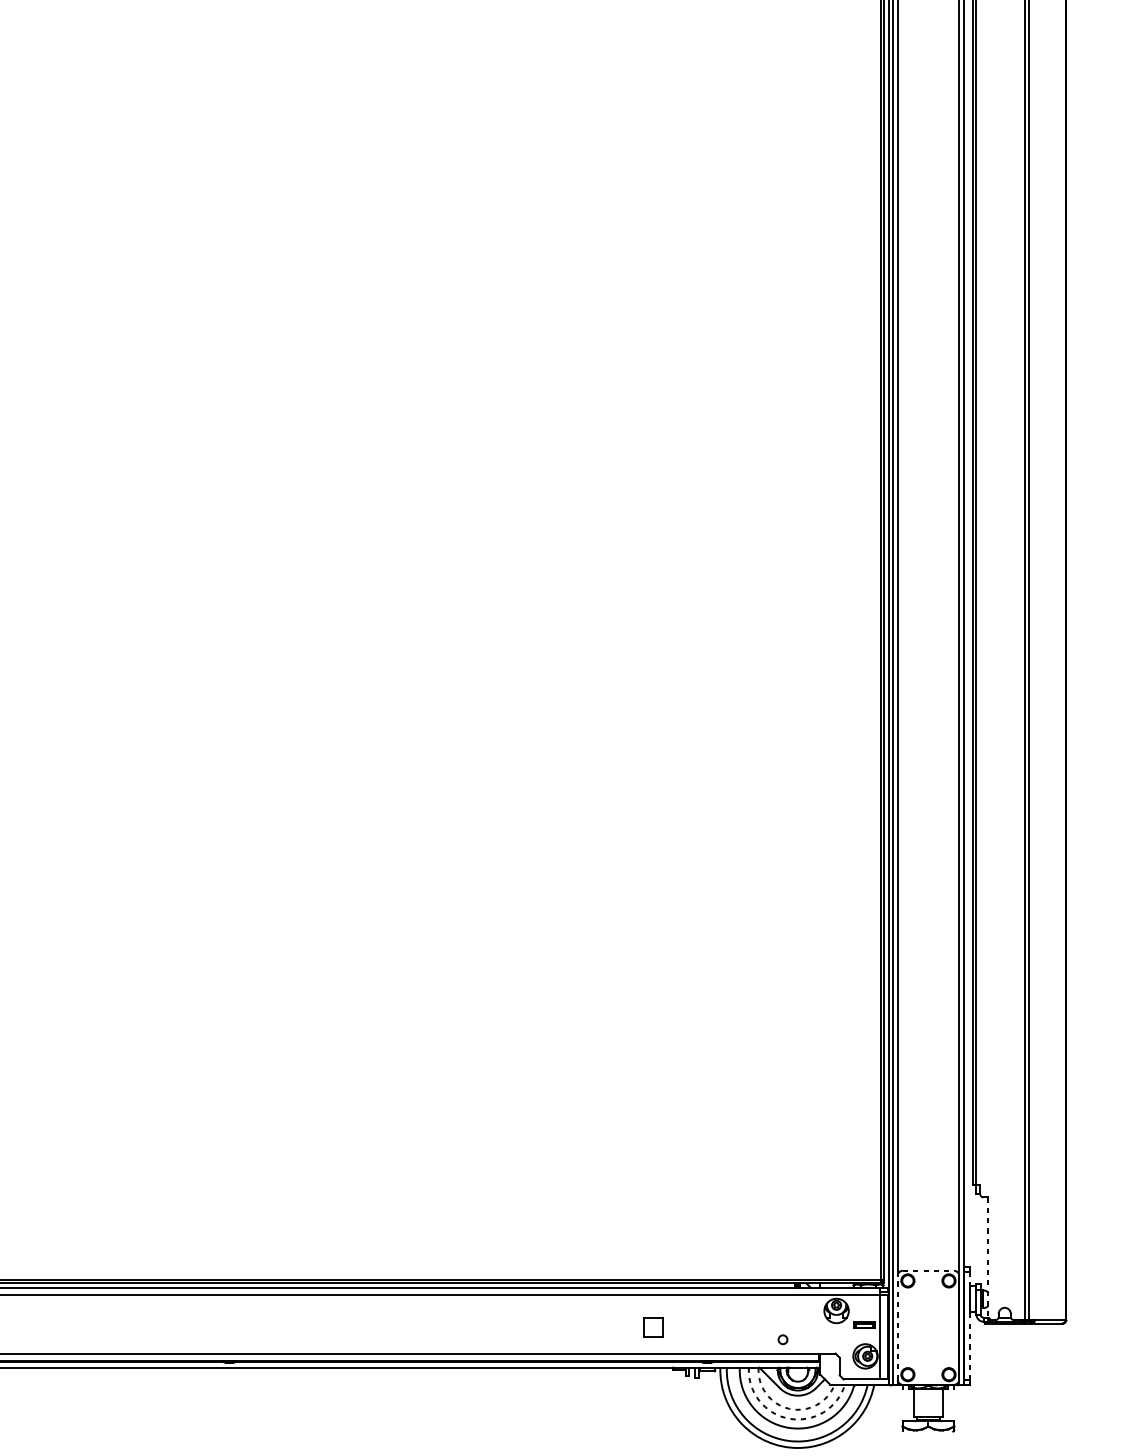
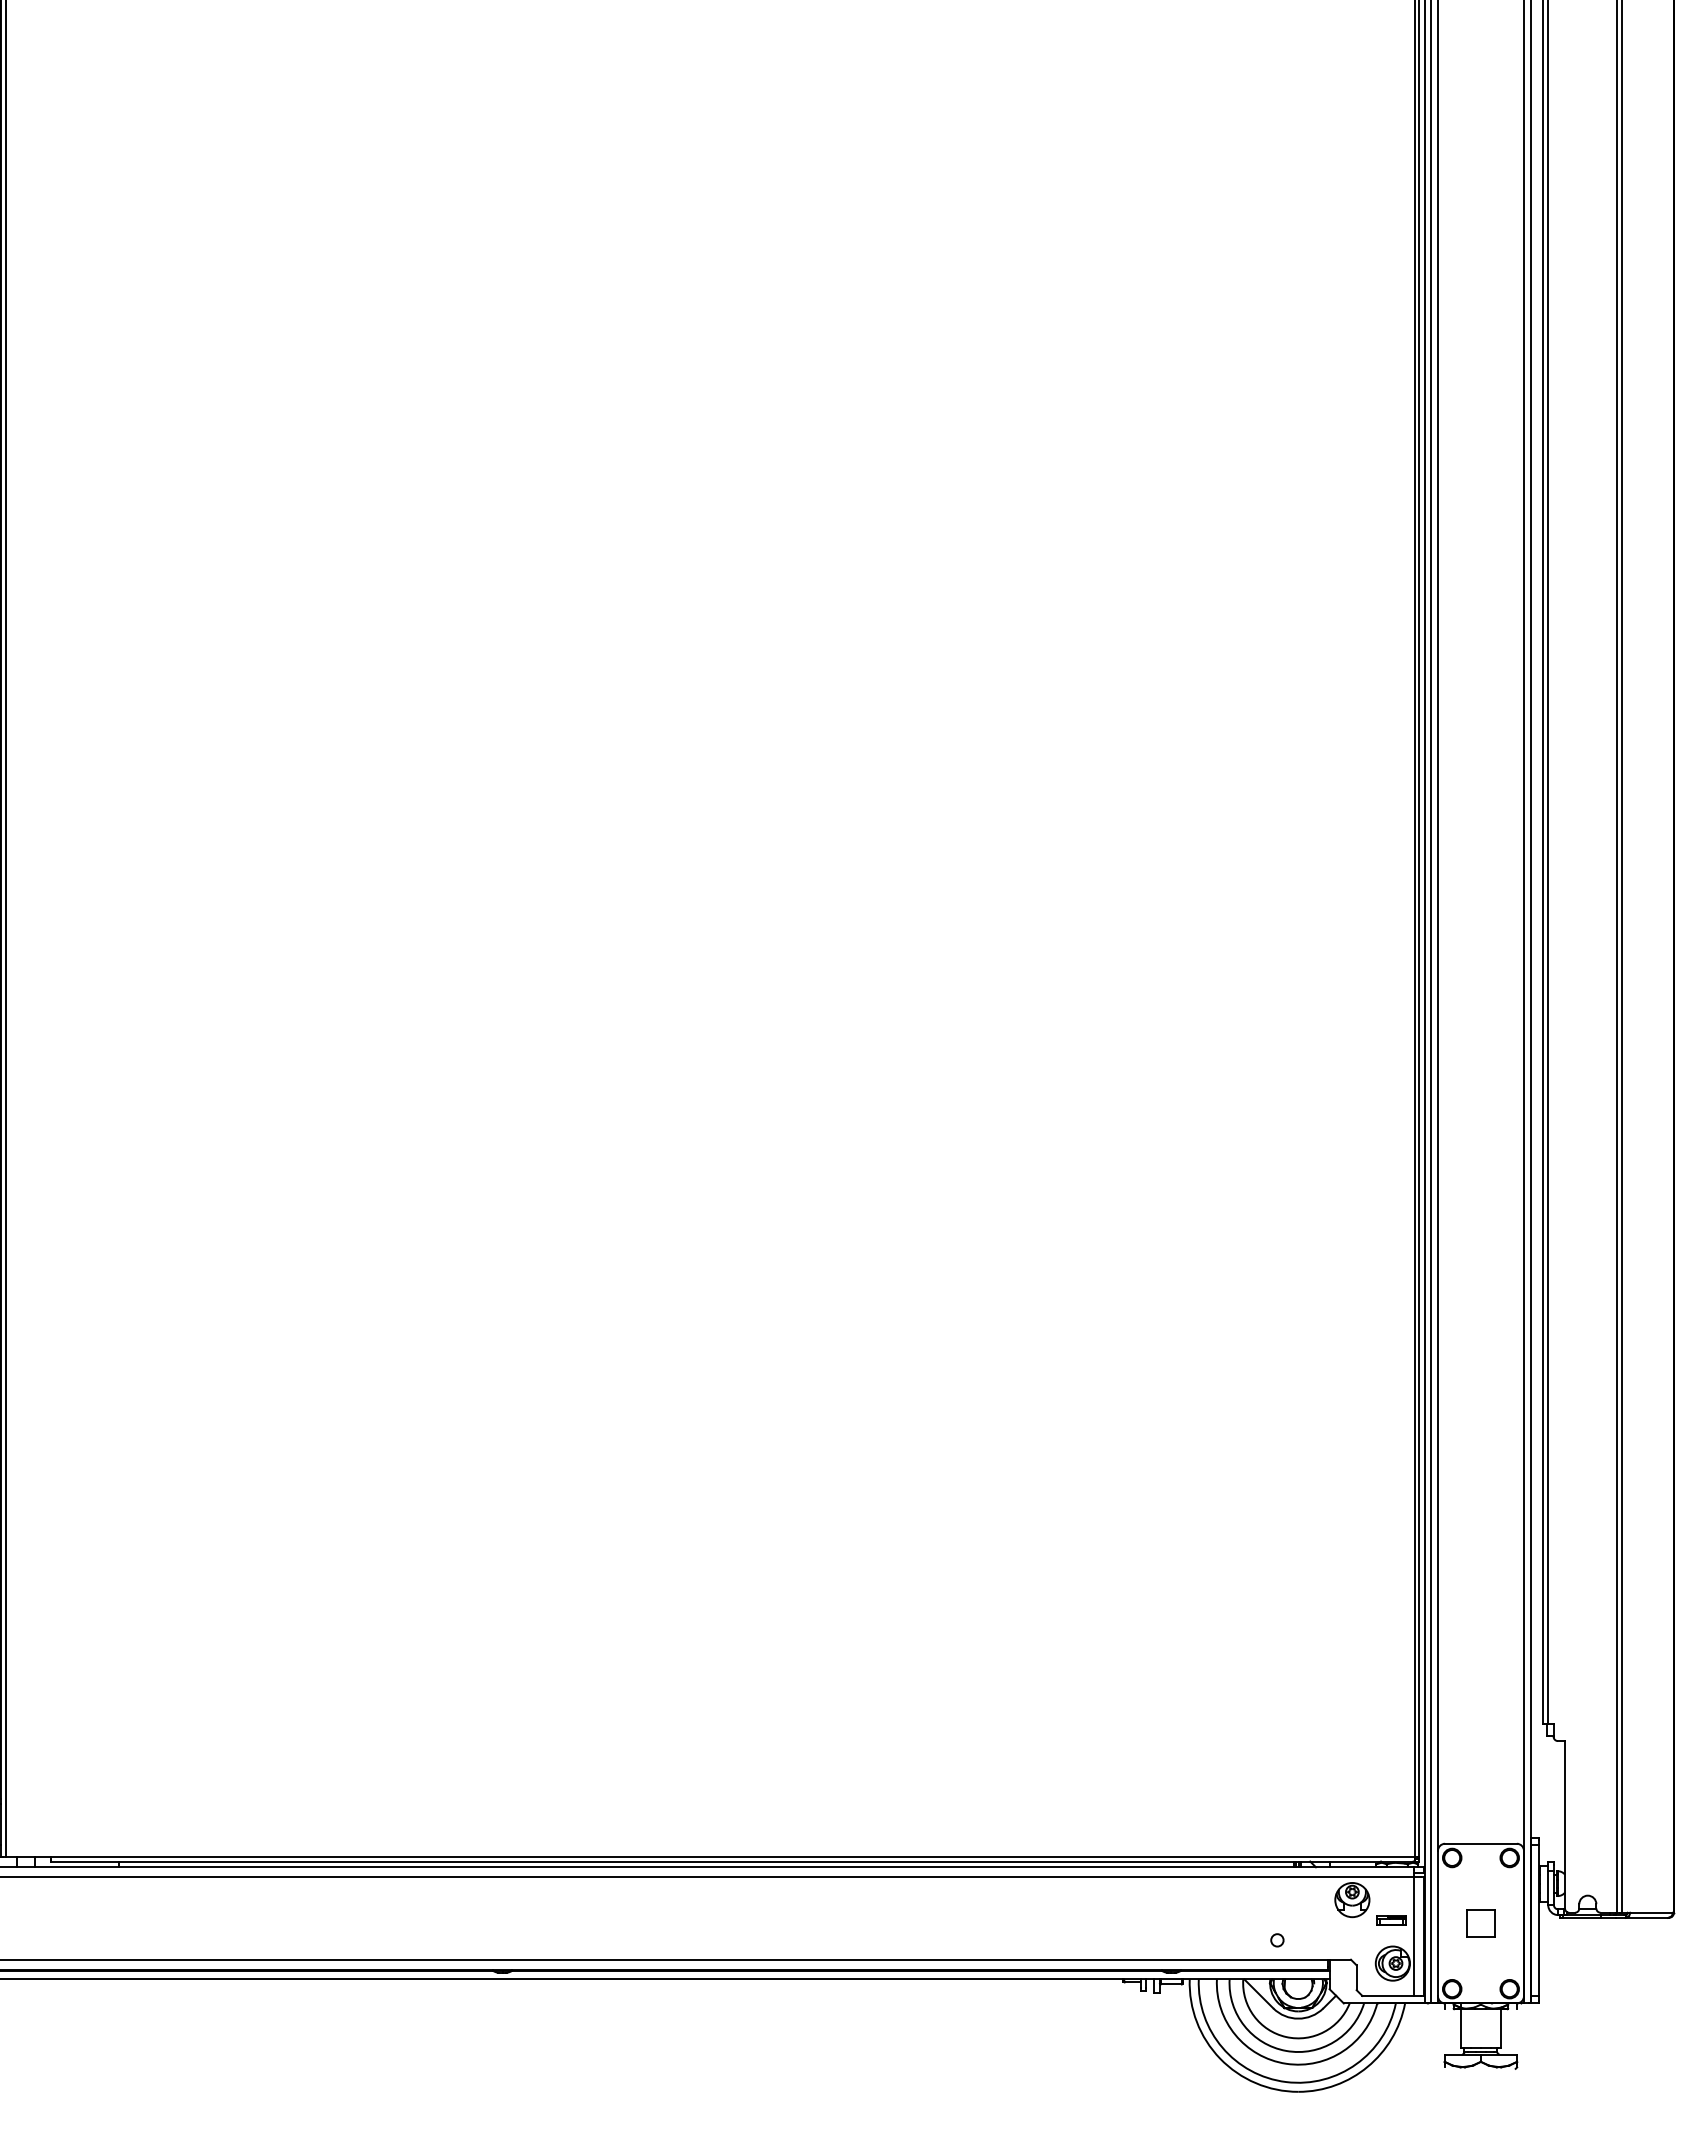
line: (988, 1257) -> (1565, 1824), dashed -> solid
line: (928, 1270) -> (1480, 1843), dashed -> solid
line: (970, 1325) -> (1539, 1920), dashed -> solid
part: (653, 1327) -> (1480, 1923), moved
line: (897, 1327) -> (1437, 1923), dashed -> solid
arc: (789, 1409) -> (1286, 2037), dashed -> solid
arc: (789, 1418) -> (1286, 2050), dashed -> solid

